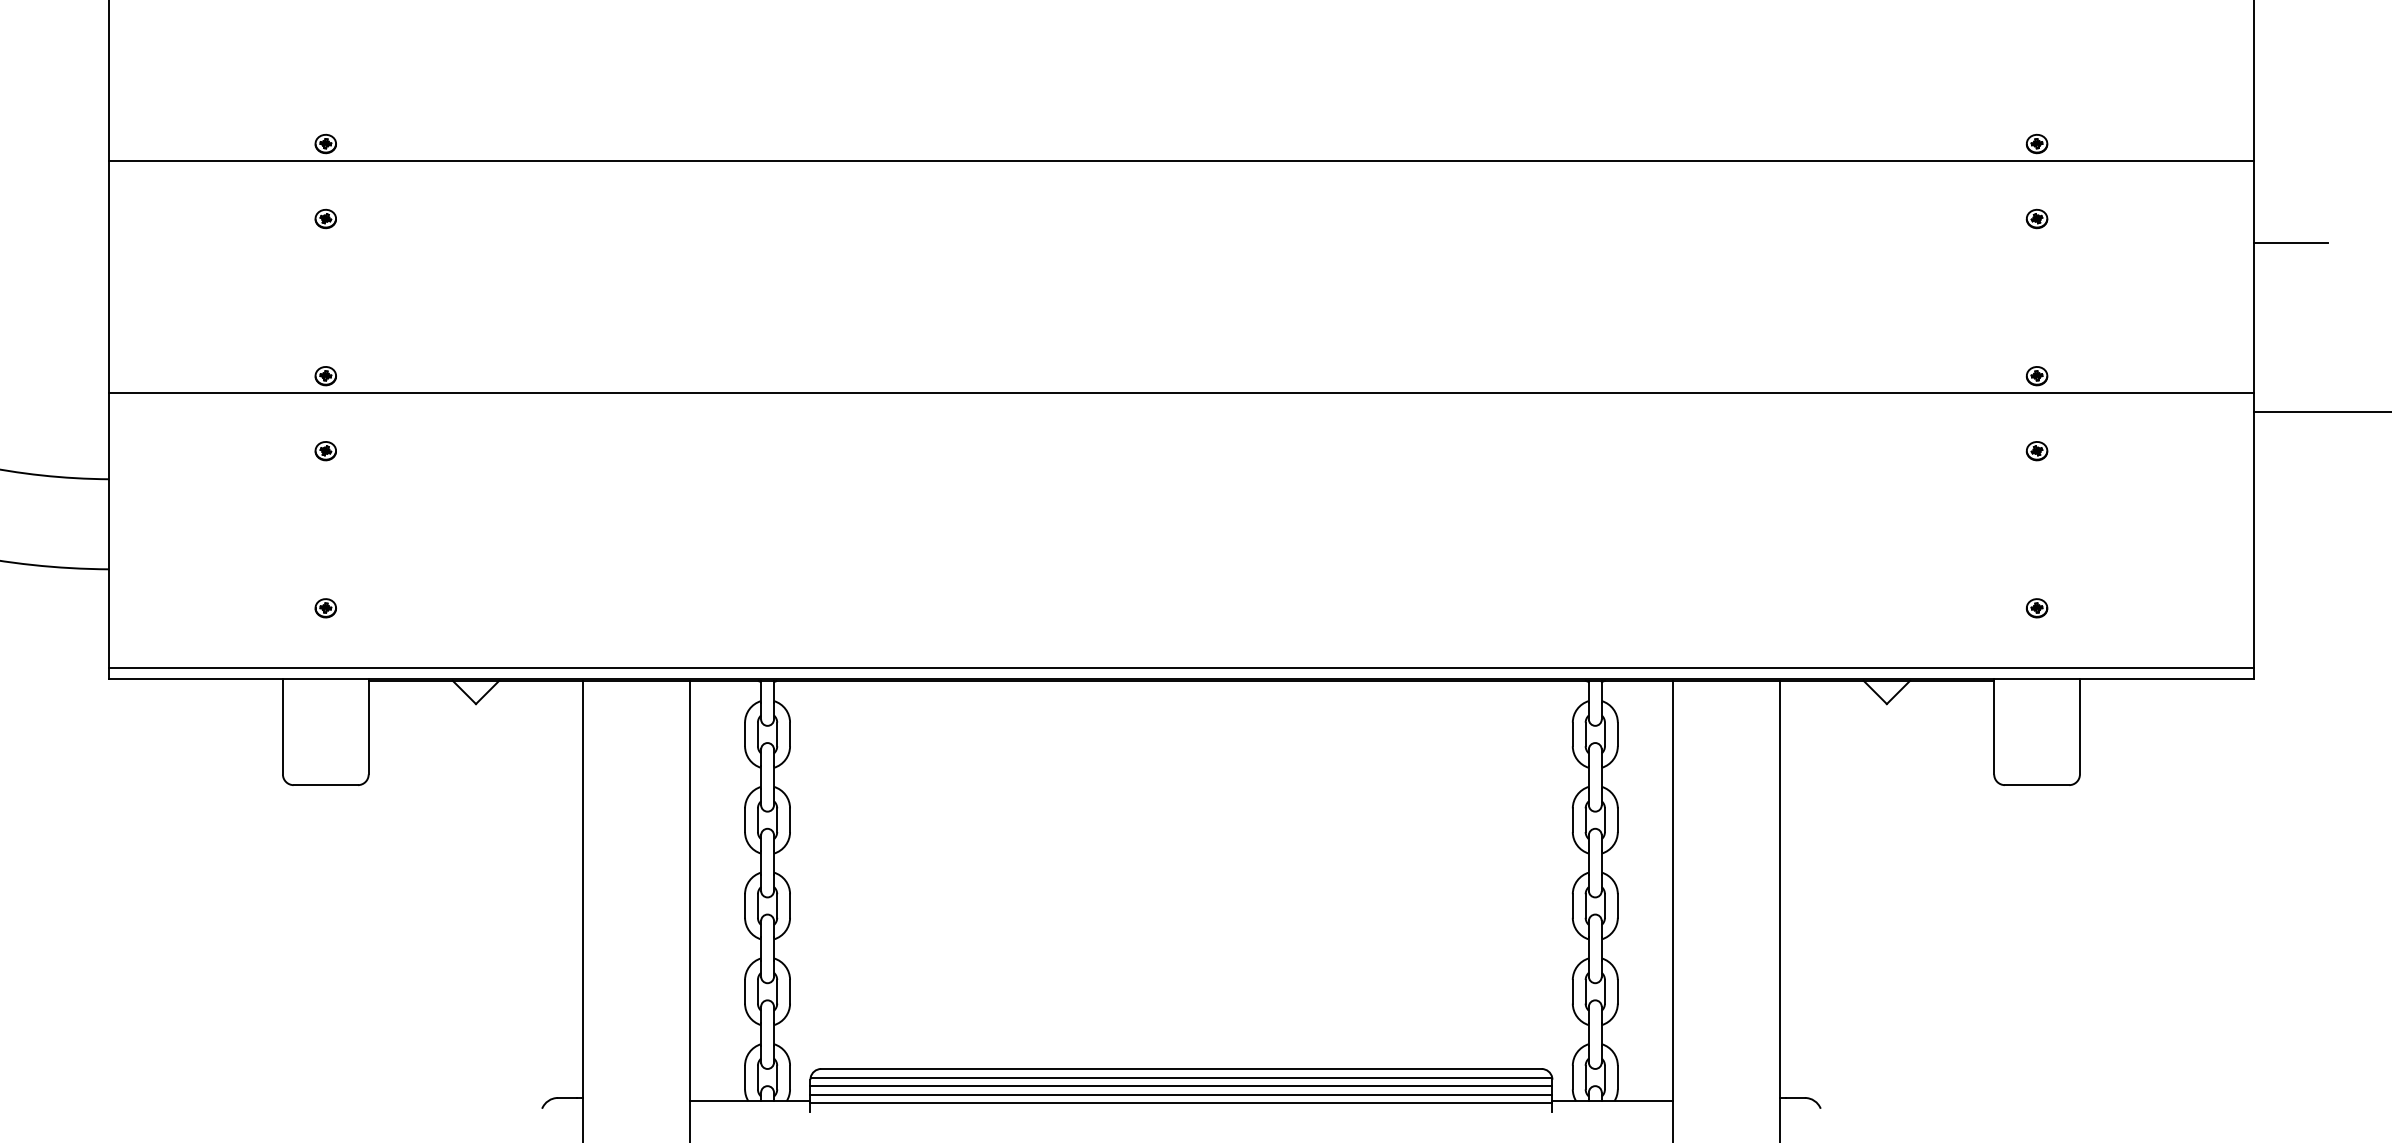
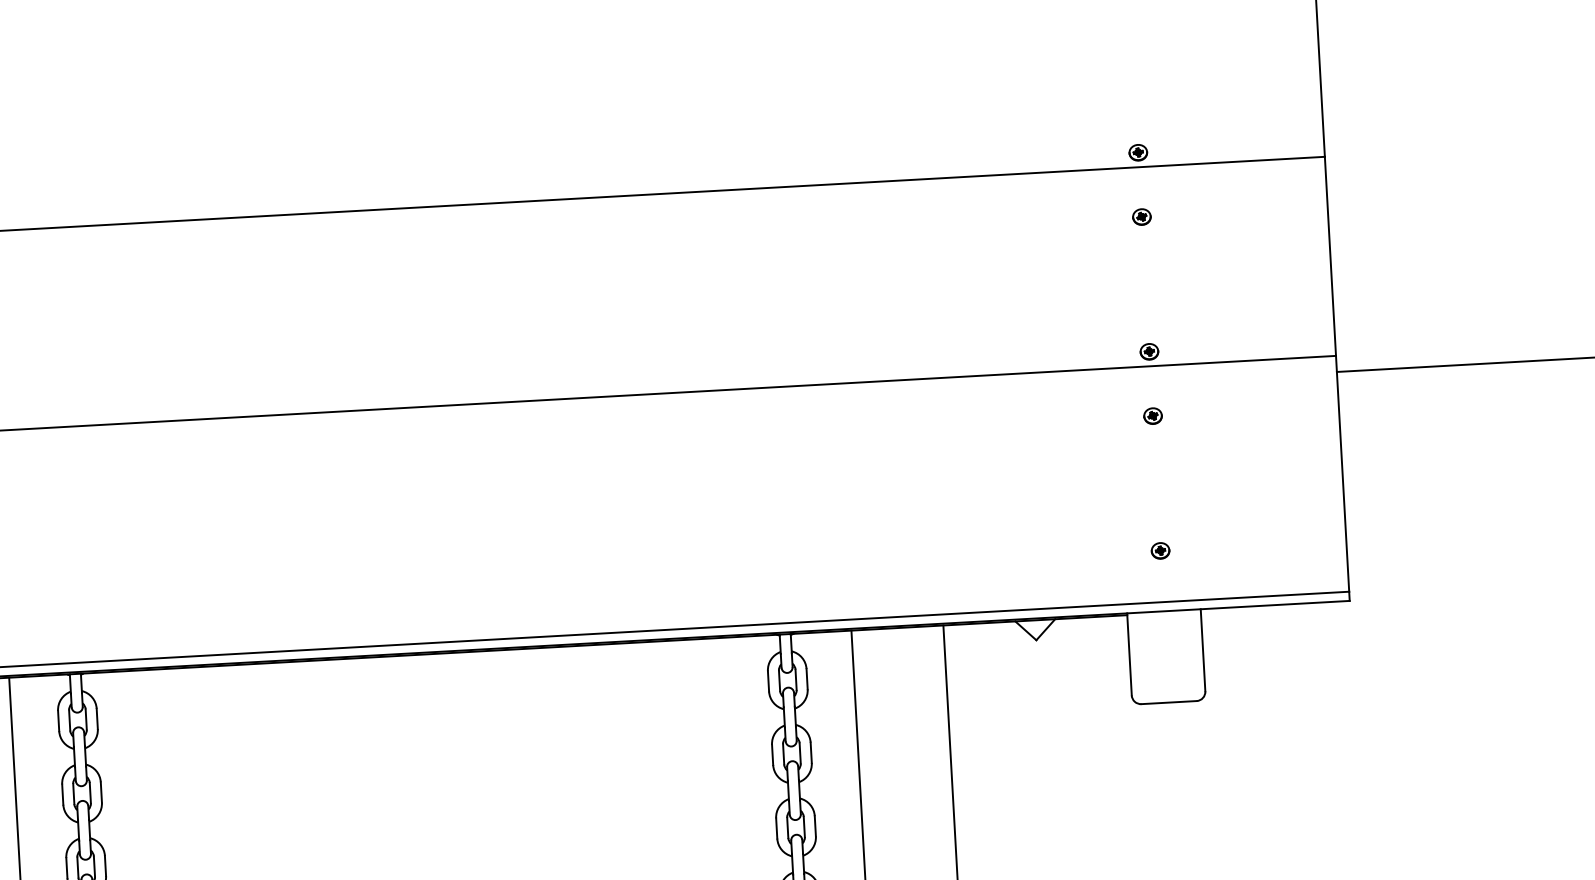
line: (2290, 243) -> (1360, 225), removed

